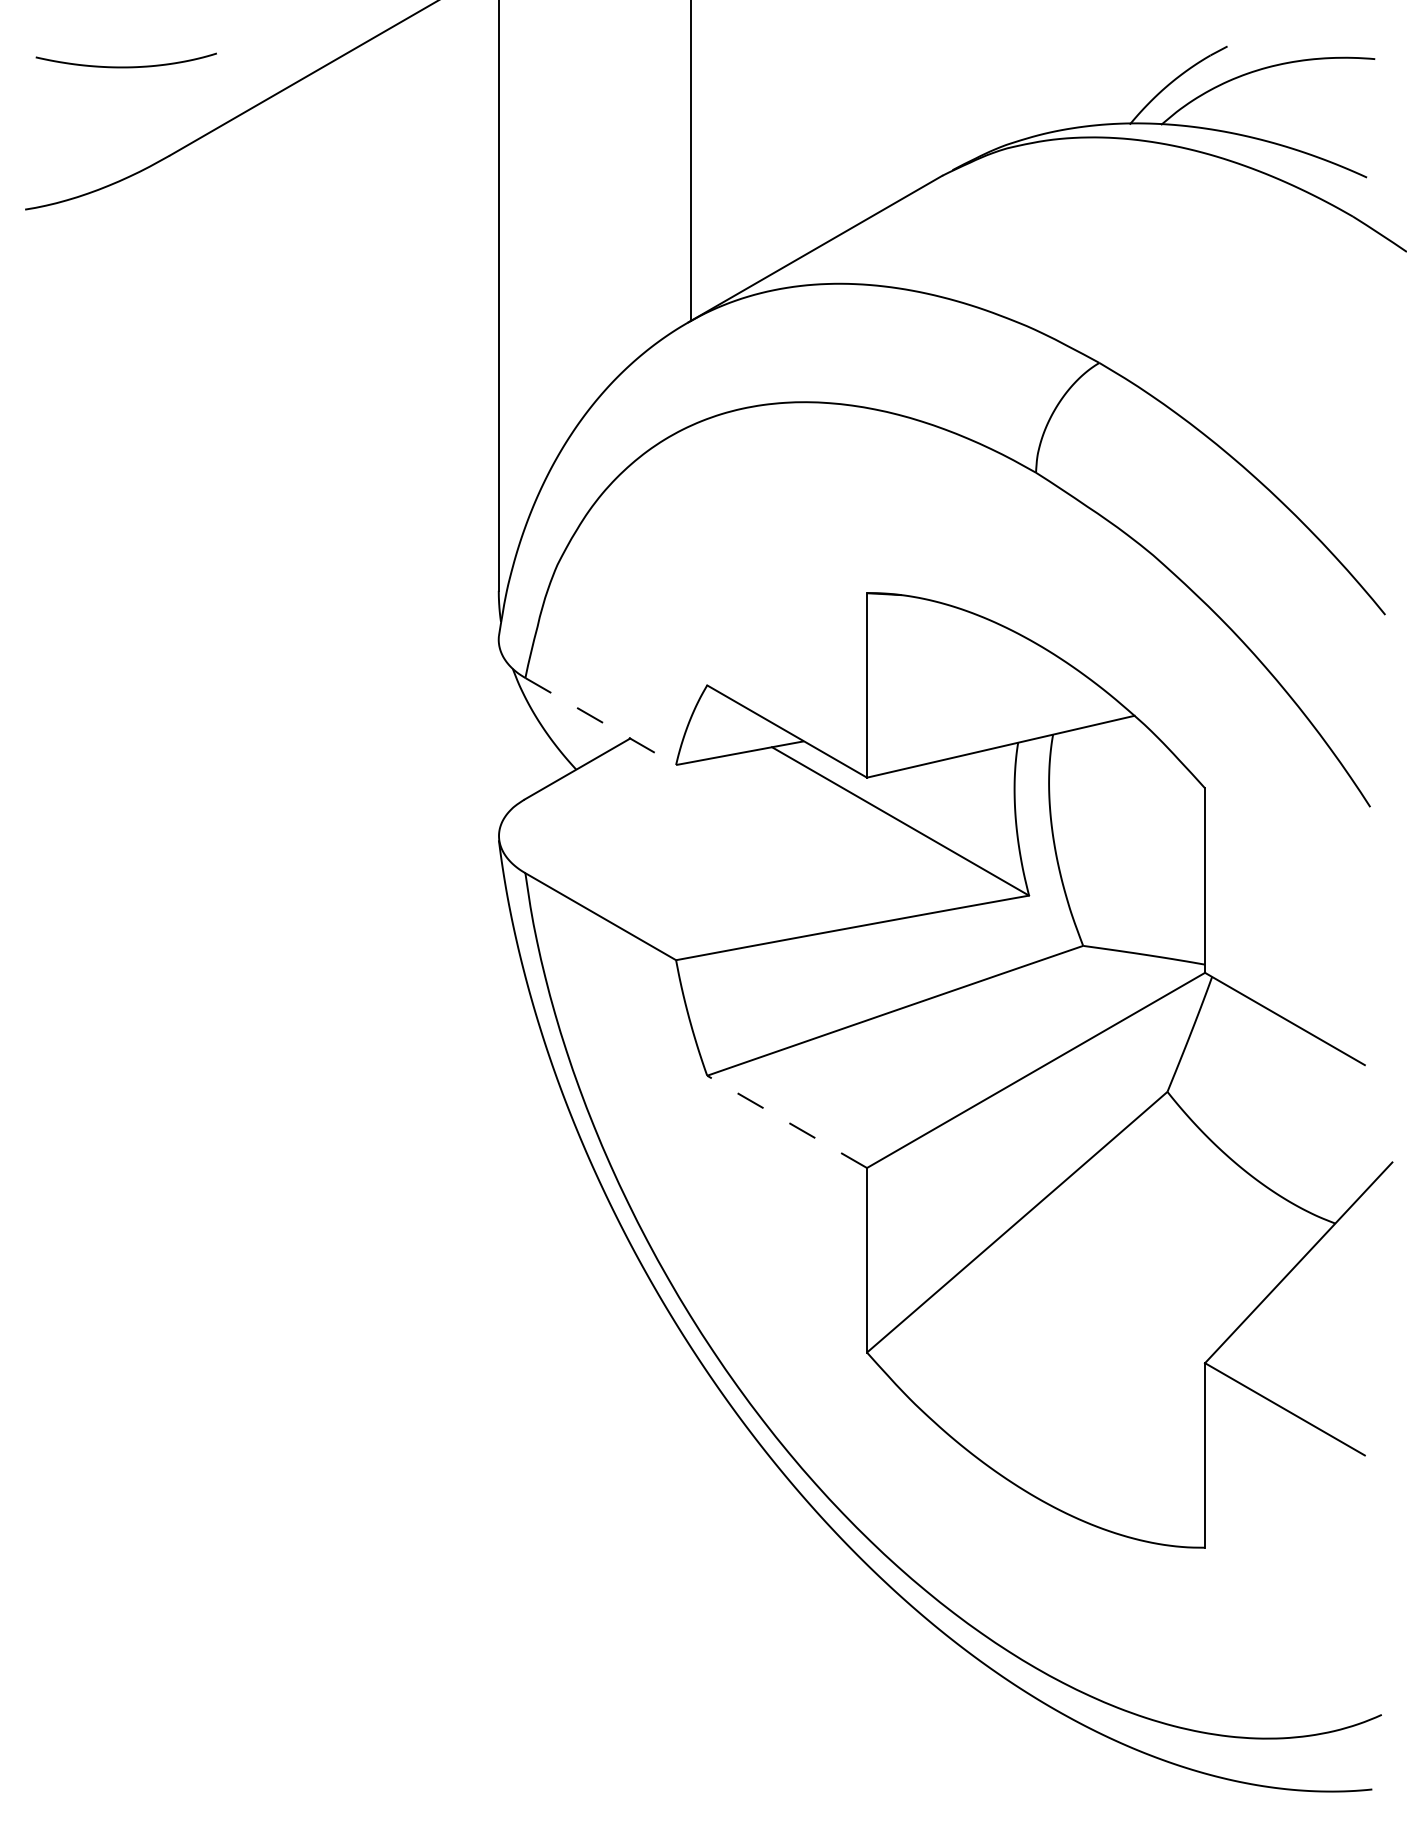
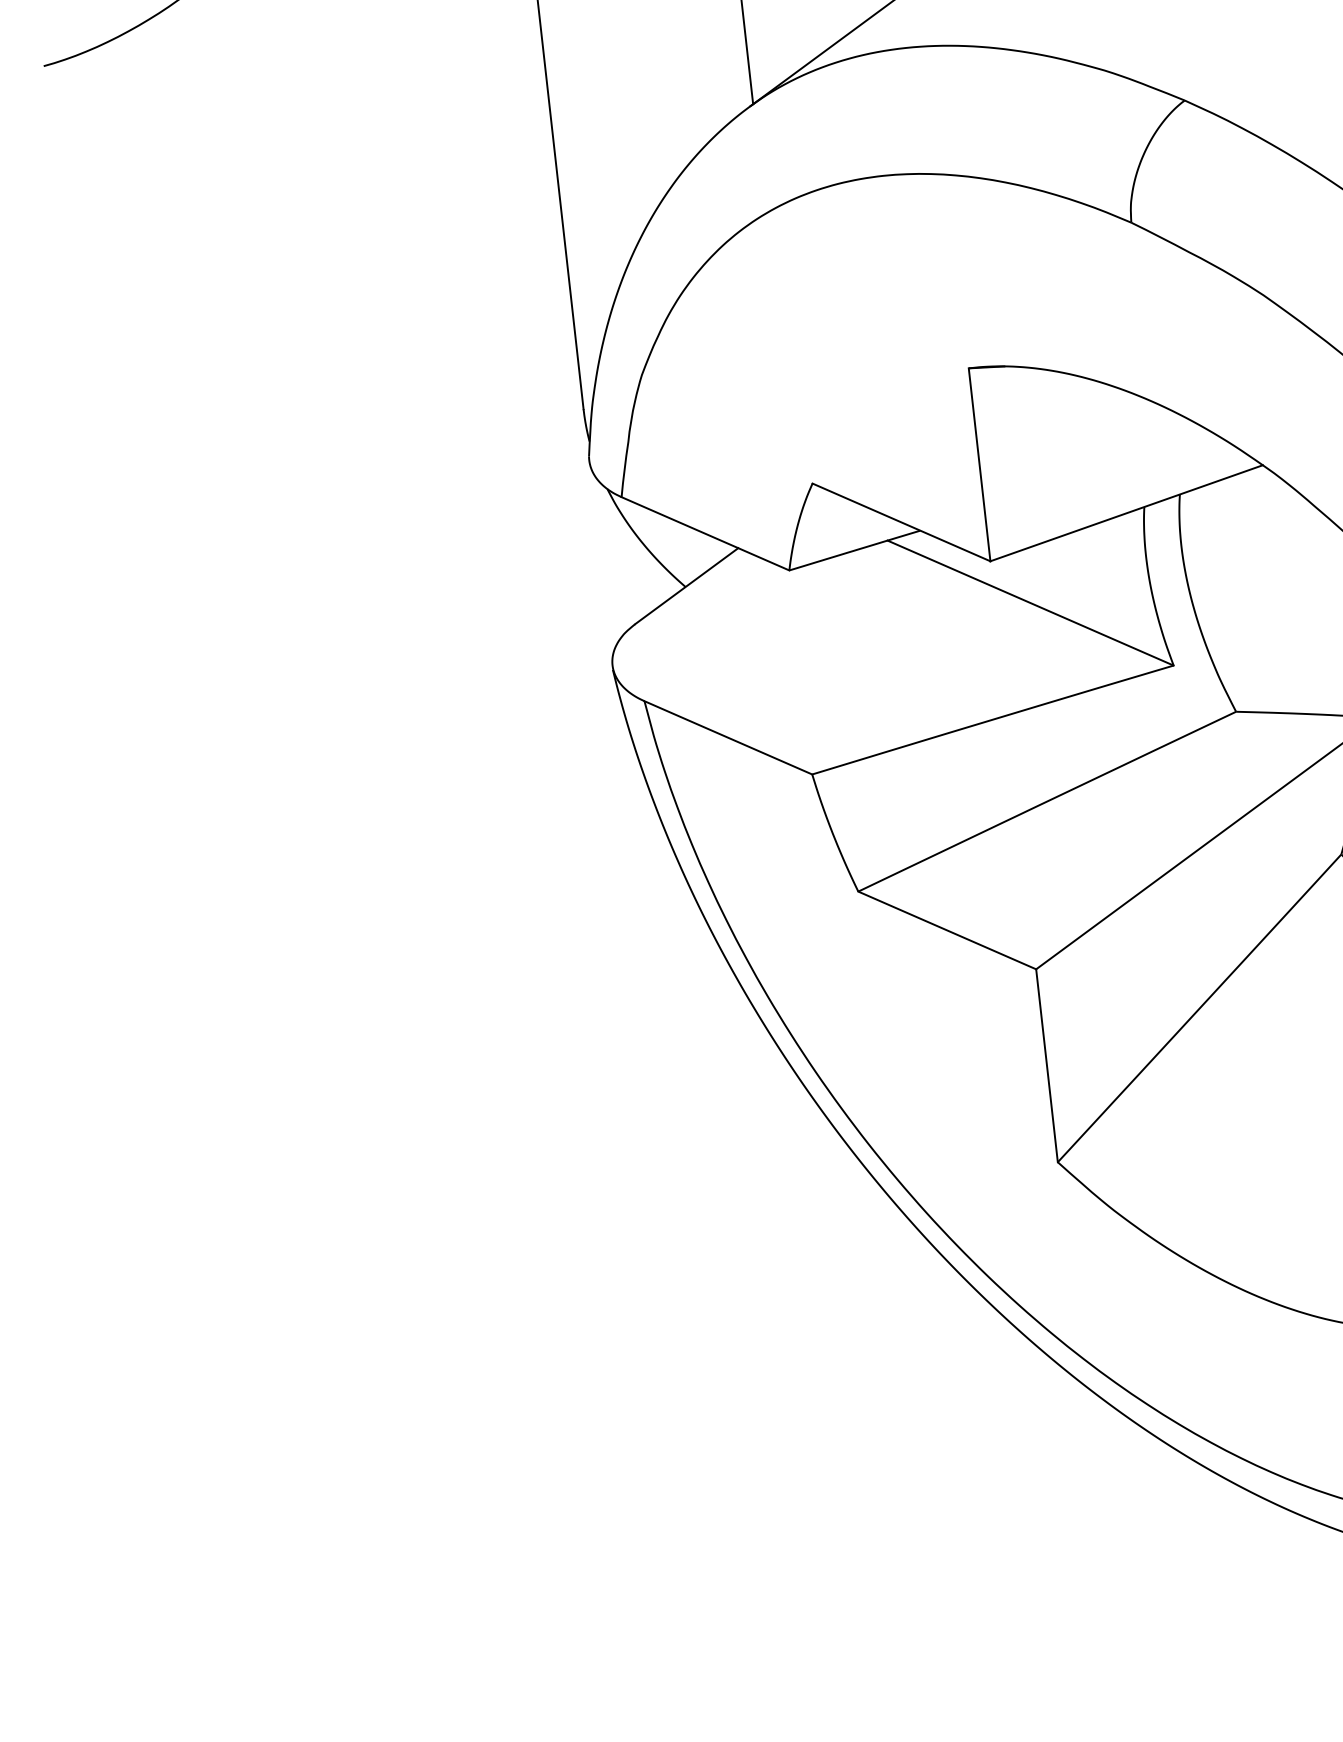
line: (601, 721) -> (706, 533), dashed -> solid
line: (786, 1121) -> (946, 930), dashed -> solid

